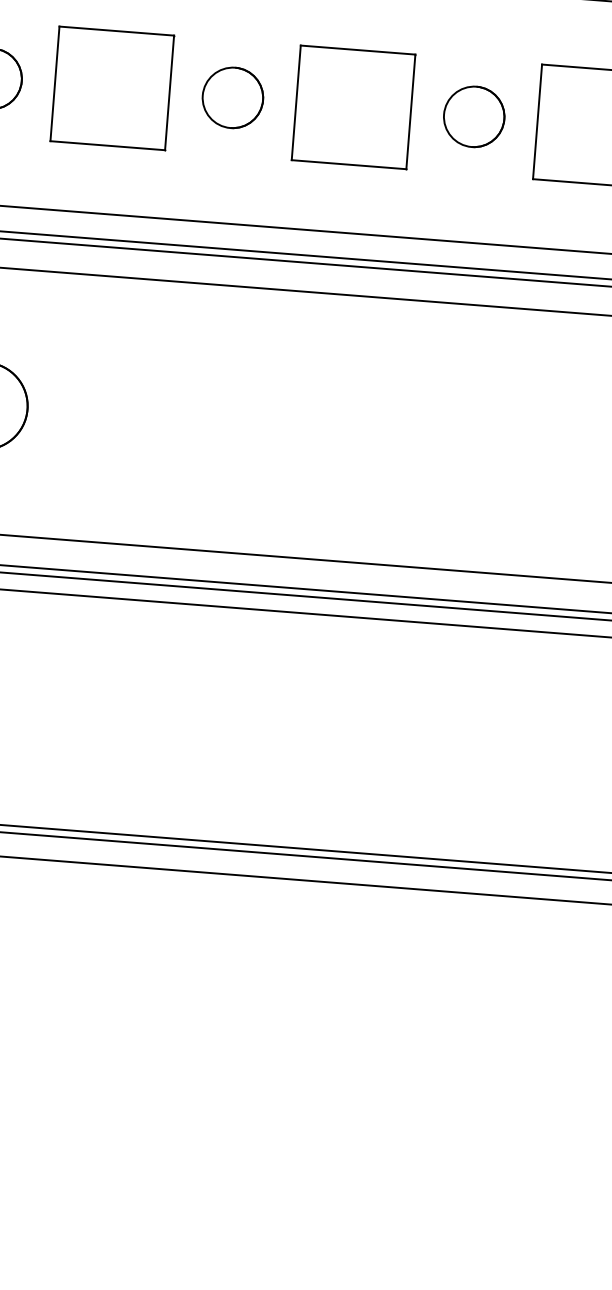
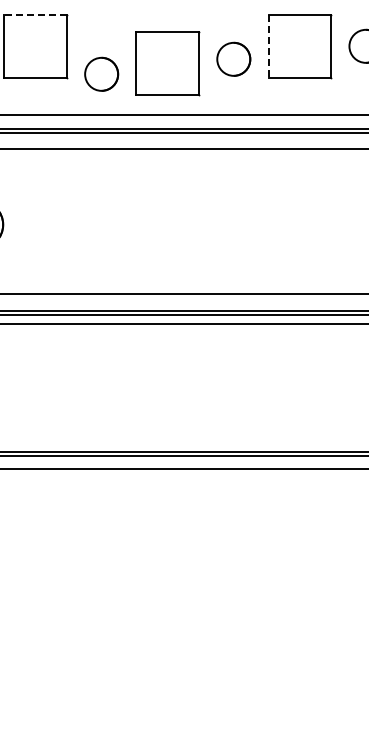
line: (116, 30) -> (35, 14), solid -> dashed
circle: (232, 96) -> (101, 73), moved
part: (353, 107) -> (167, 63), moved
circle: (473, 115) -> (233, 58), moved
line: (537, 122) -> (268, 46), solid -> dashed

